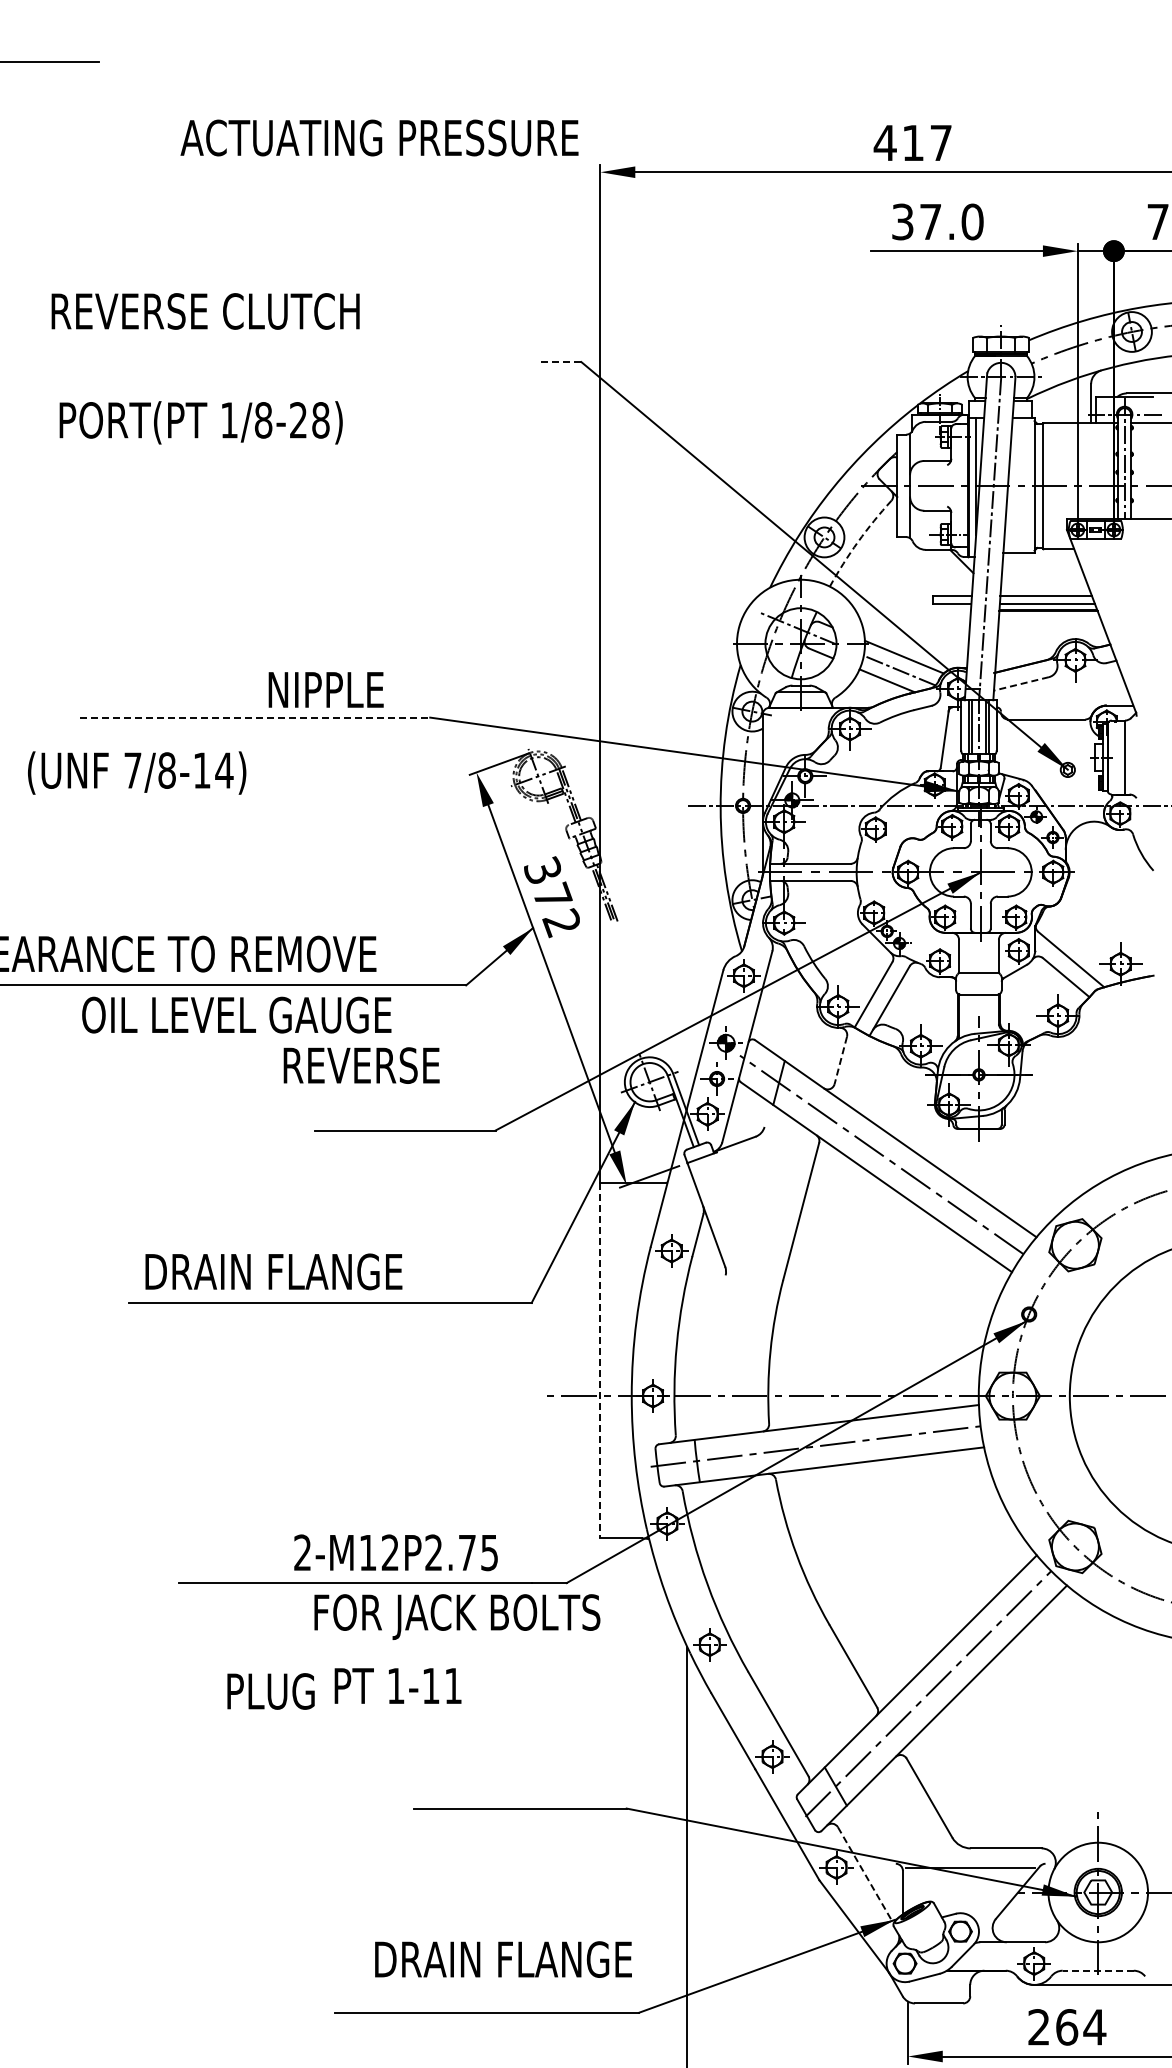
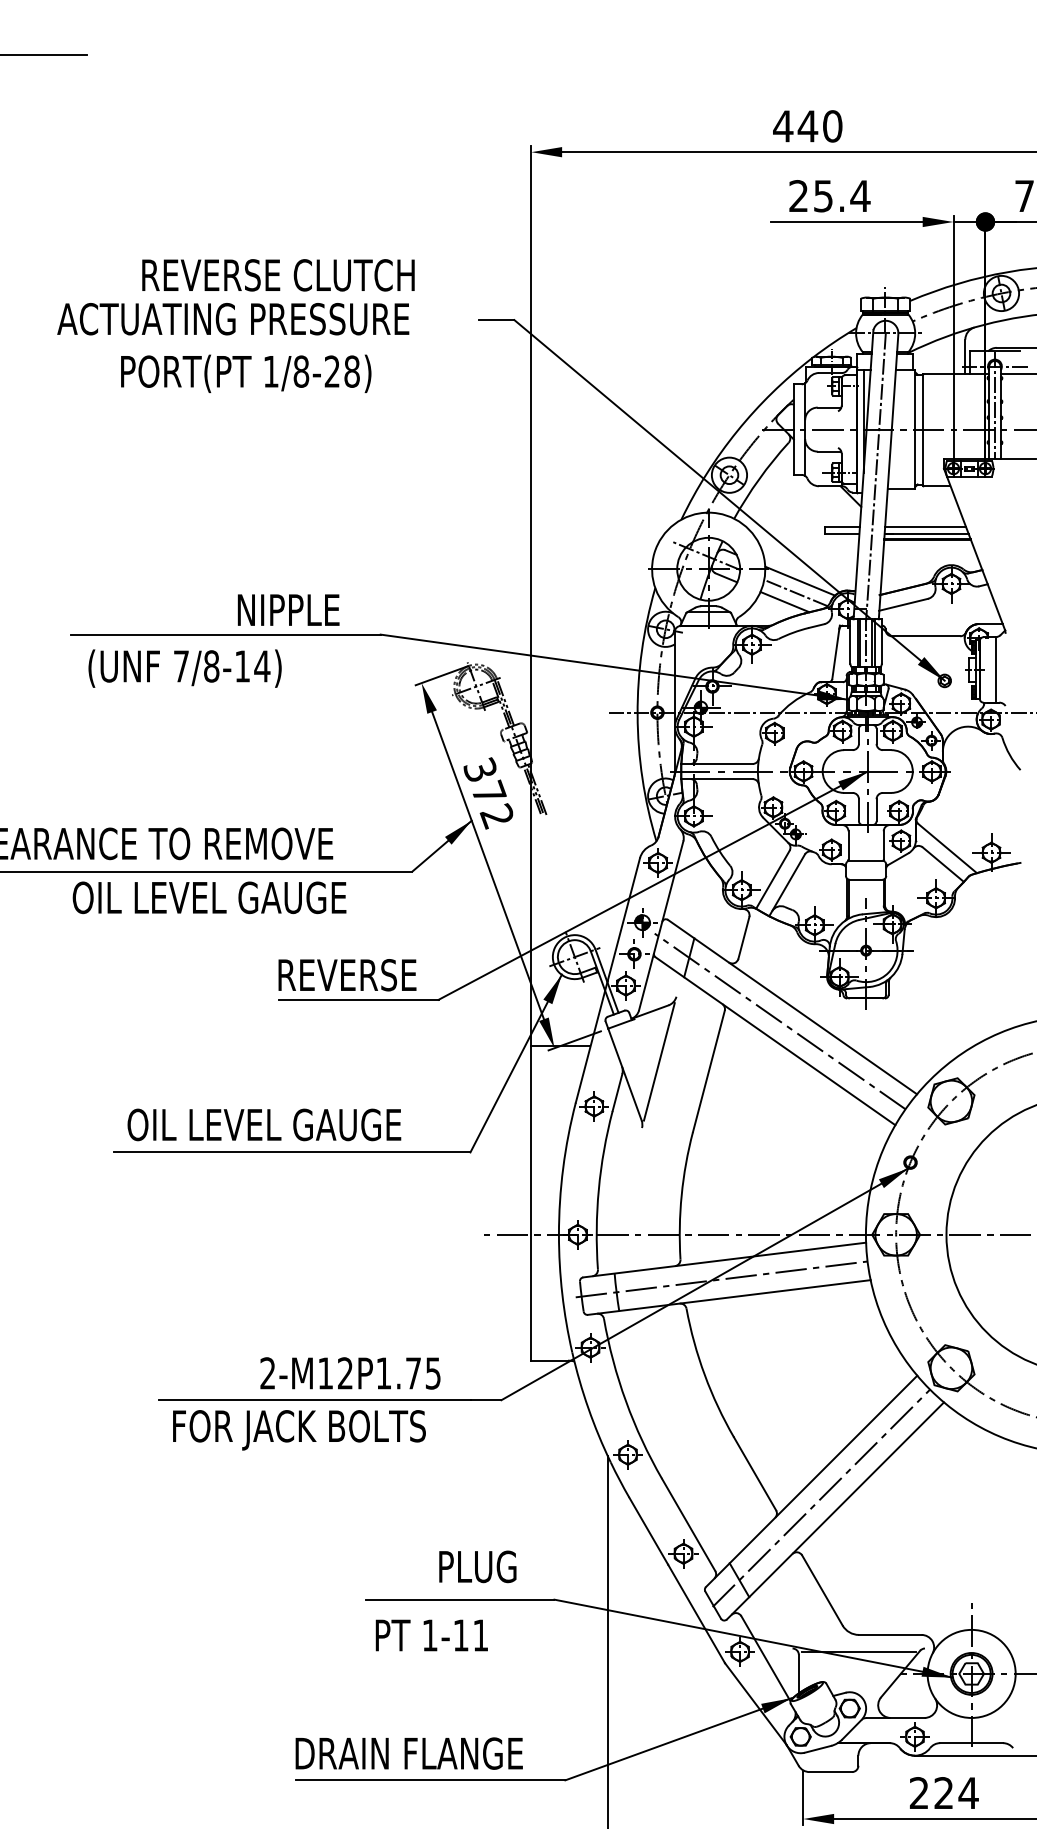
text: (379, 137) -> (233, 318), moved
text: (926, 142) -> (819, 125), 417 -> 440
text: (938, 221) -> (830, 195), 37.0 -> 25.4
text: (205, 311) -> (278, 275), moved
line: (561, 362) -> (496, 320), dashed -> solid
text: (200, 422) -> (245, 373), moved
arc: (858, 541) -> (759, 478), dashed -> solid
line: (1020, 684) -> (902, 605), dashed -> solid
line: (255, 717) -> (226, 634), dashed -> solid
text: (137, 772) -> (185, 668), moved
line: (840, 1060) -> (743, 937), dashed -> solid
text: (361, 1065) -> (347, 975), moved
line: (744, 1200) -> (658, 1061), added
text: (298, 1271) -> (264, 1124), DRAIN FLANGE -> OIL LEVEL GAUGE
line: (600, 1360) -> (531, 1203), dashed -> solid
text: (433, 1552) -> (383, 1373), 2-M12P2.75 -> 2-M12P1.75
text: (457, 1616) -> (299, 1429), moved
text: (397, 1685) -> (431, 1635), moved
text: (270, 1691) -> (477, 1566), moved
line: (865, 1875) -> (765, 1658), dashed -> solid
text: (503, 1959) -> (409, 1753), moved
line: (1098, 1970) -> (971, 1742), dashed -> solid
text: (1067, 2027) -> (944, 1793), 264 -> 224

